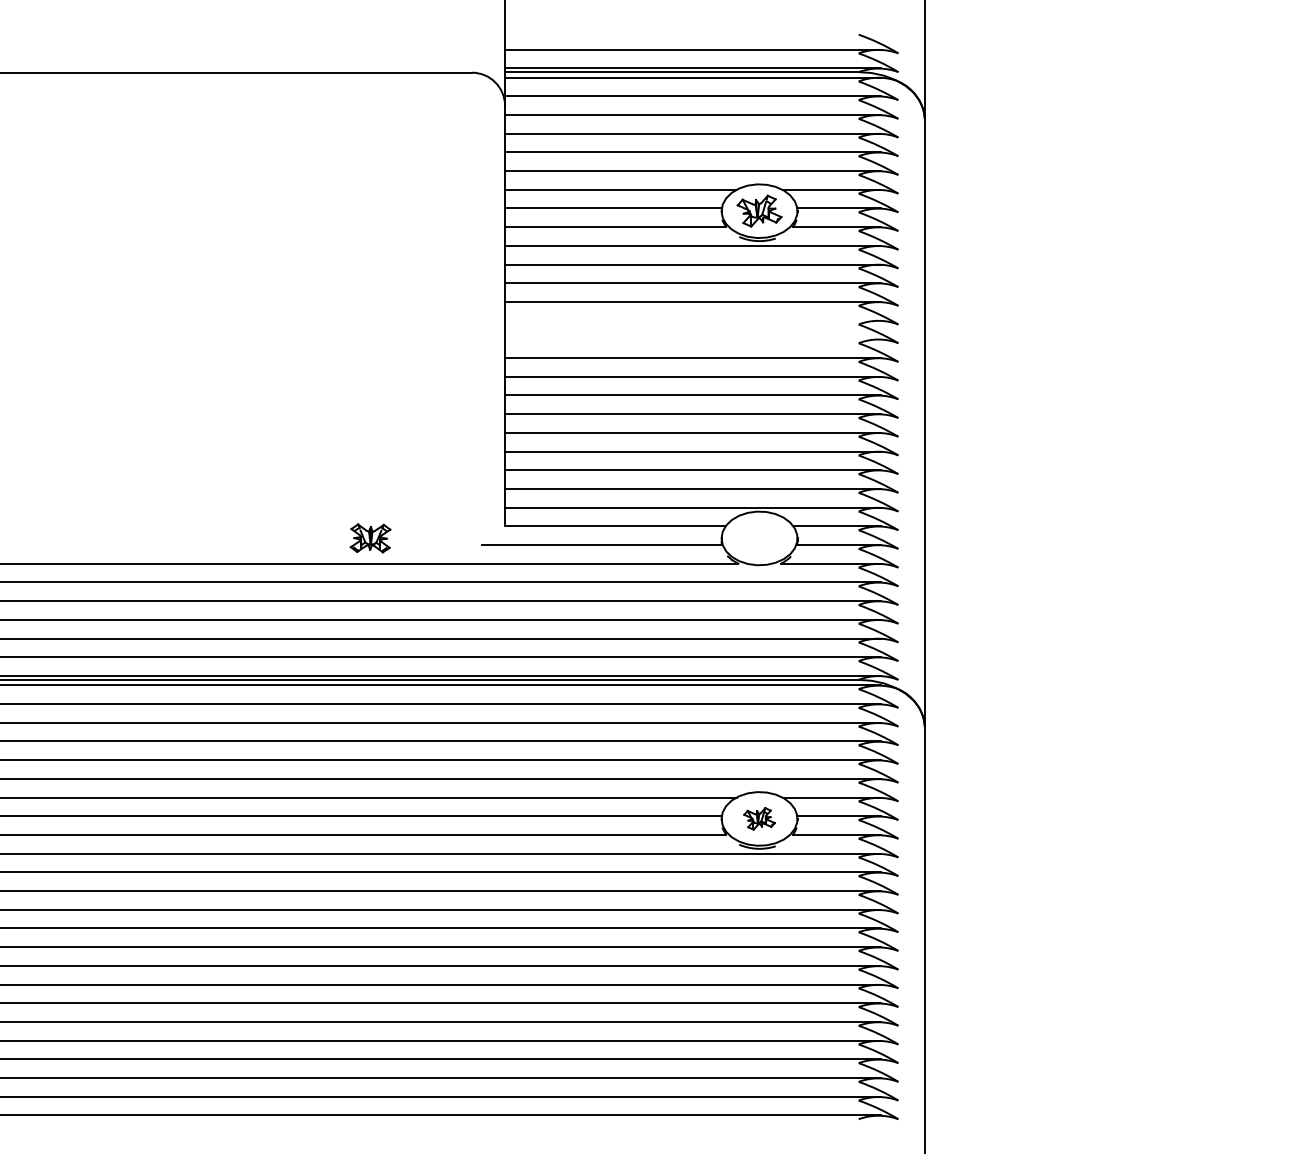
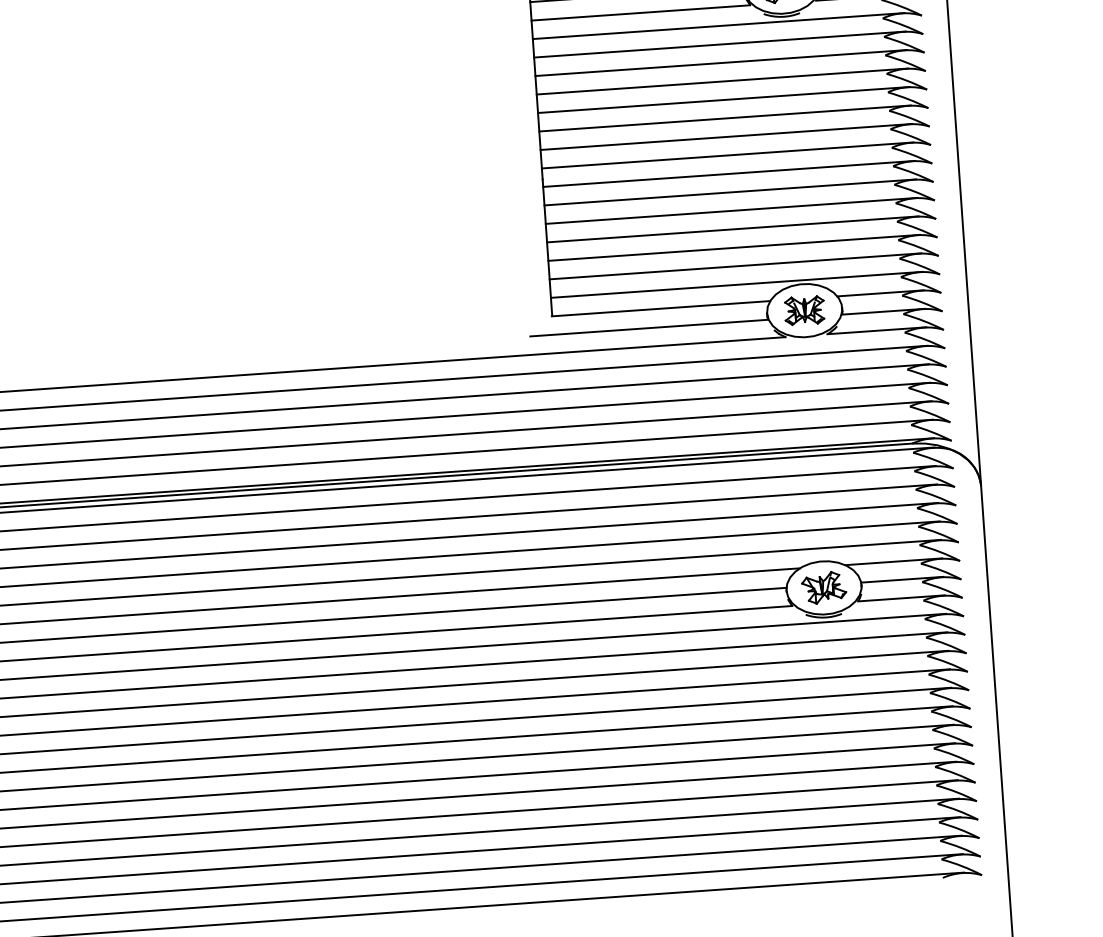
line: (692, 320) -> (723, 99), added
line: (692, 339) -> (724, 118), added
part: (370, 538) -> (804, 310), moved
part: (759, 818) -> (823, 587), size x1.43

